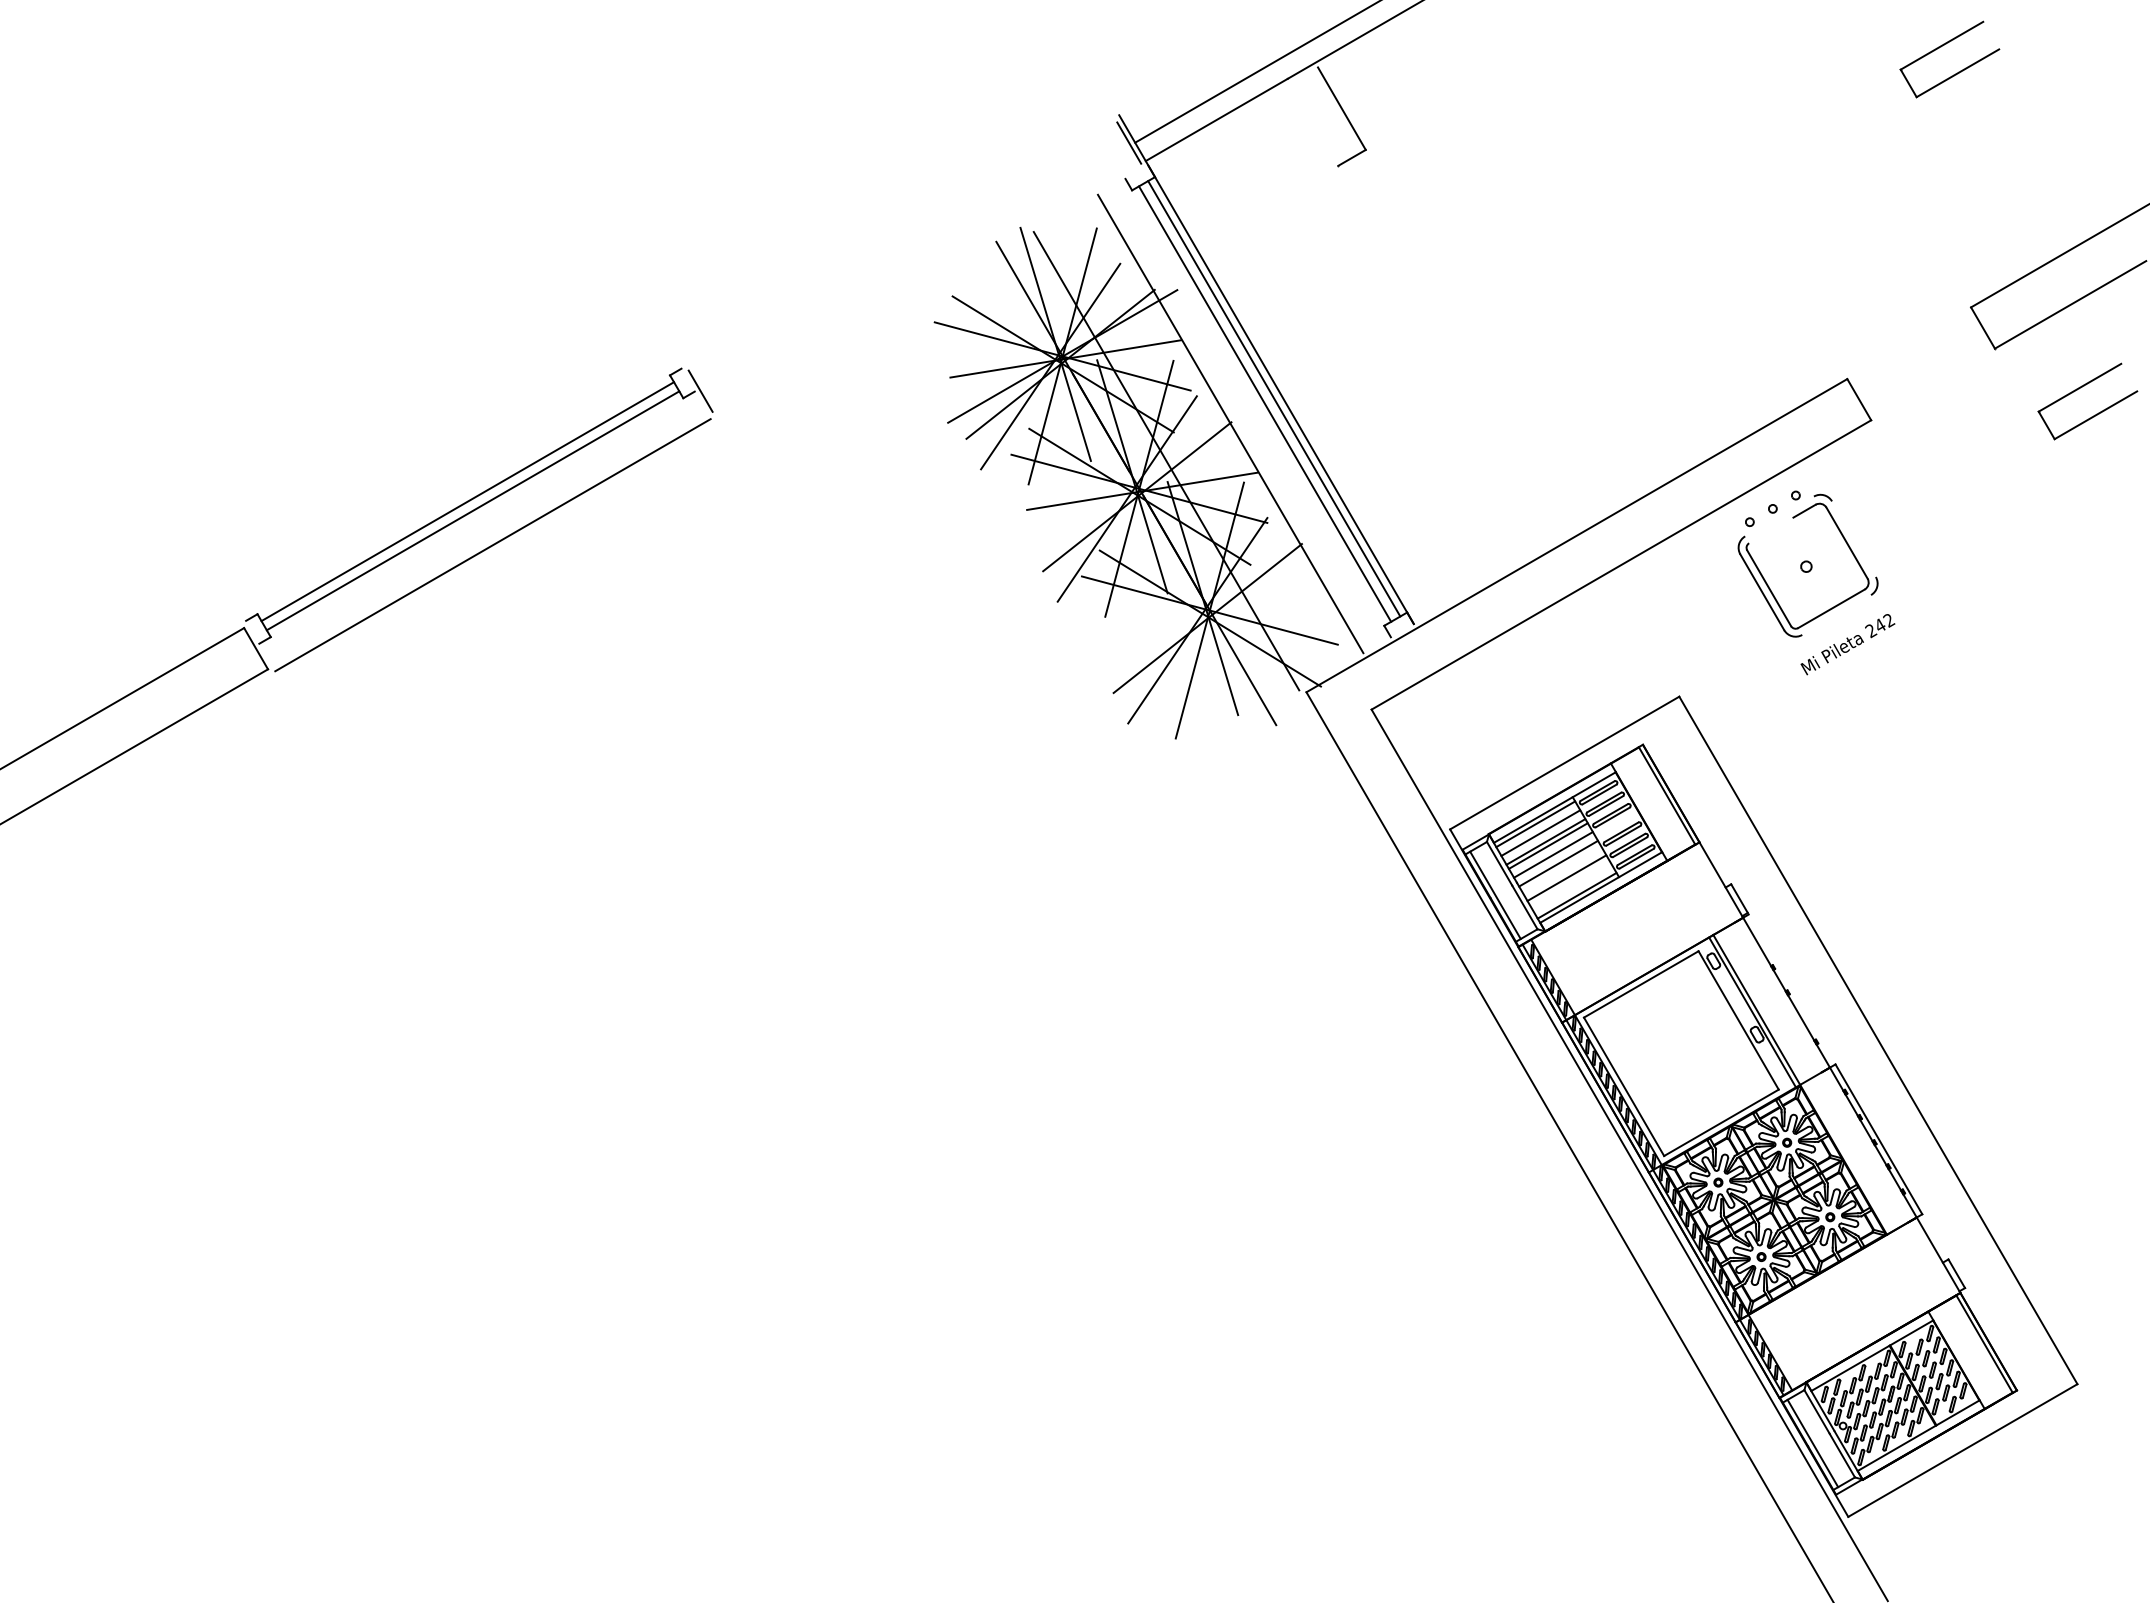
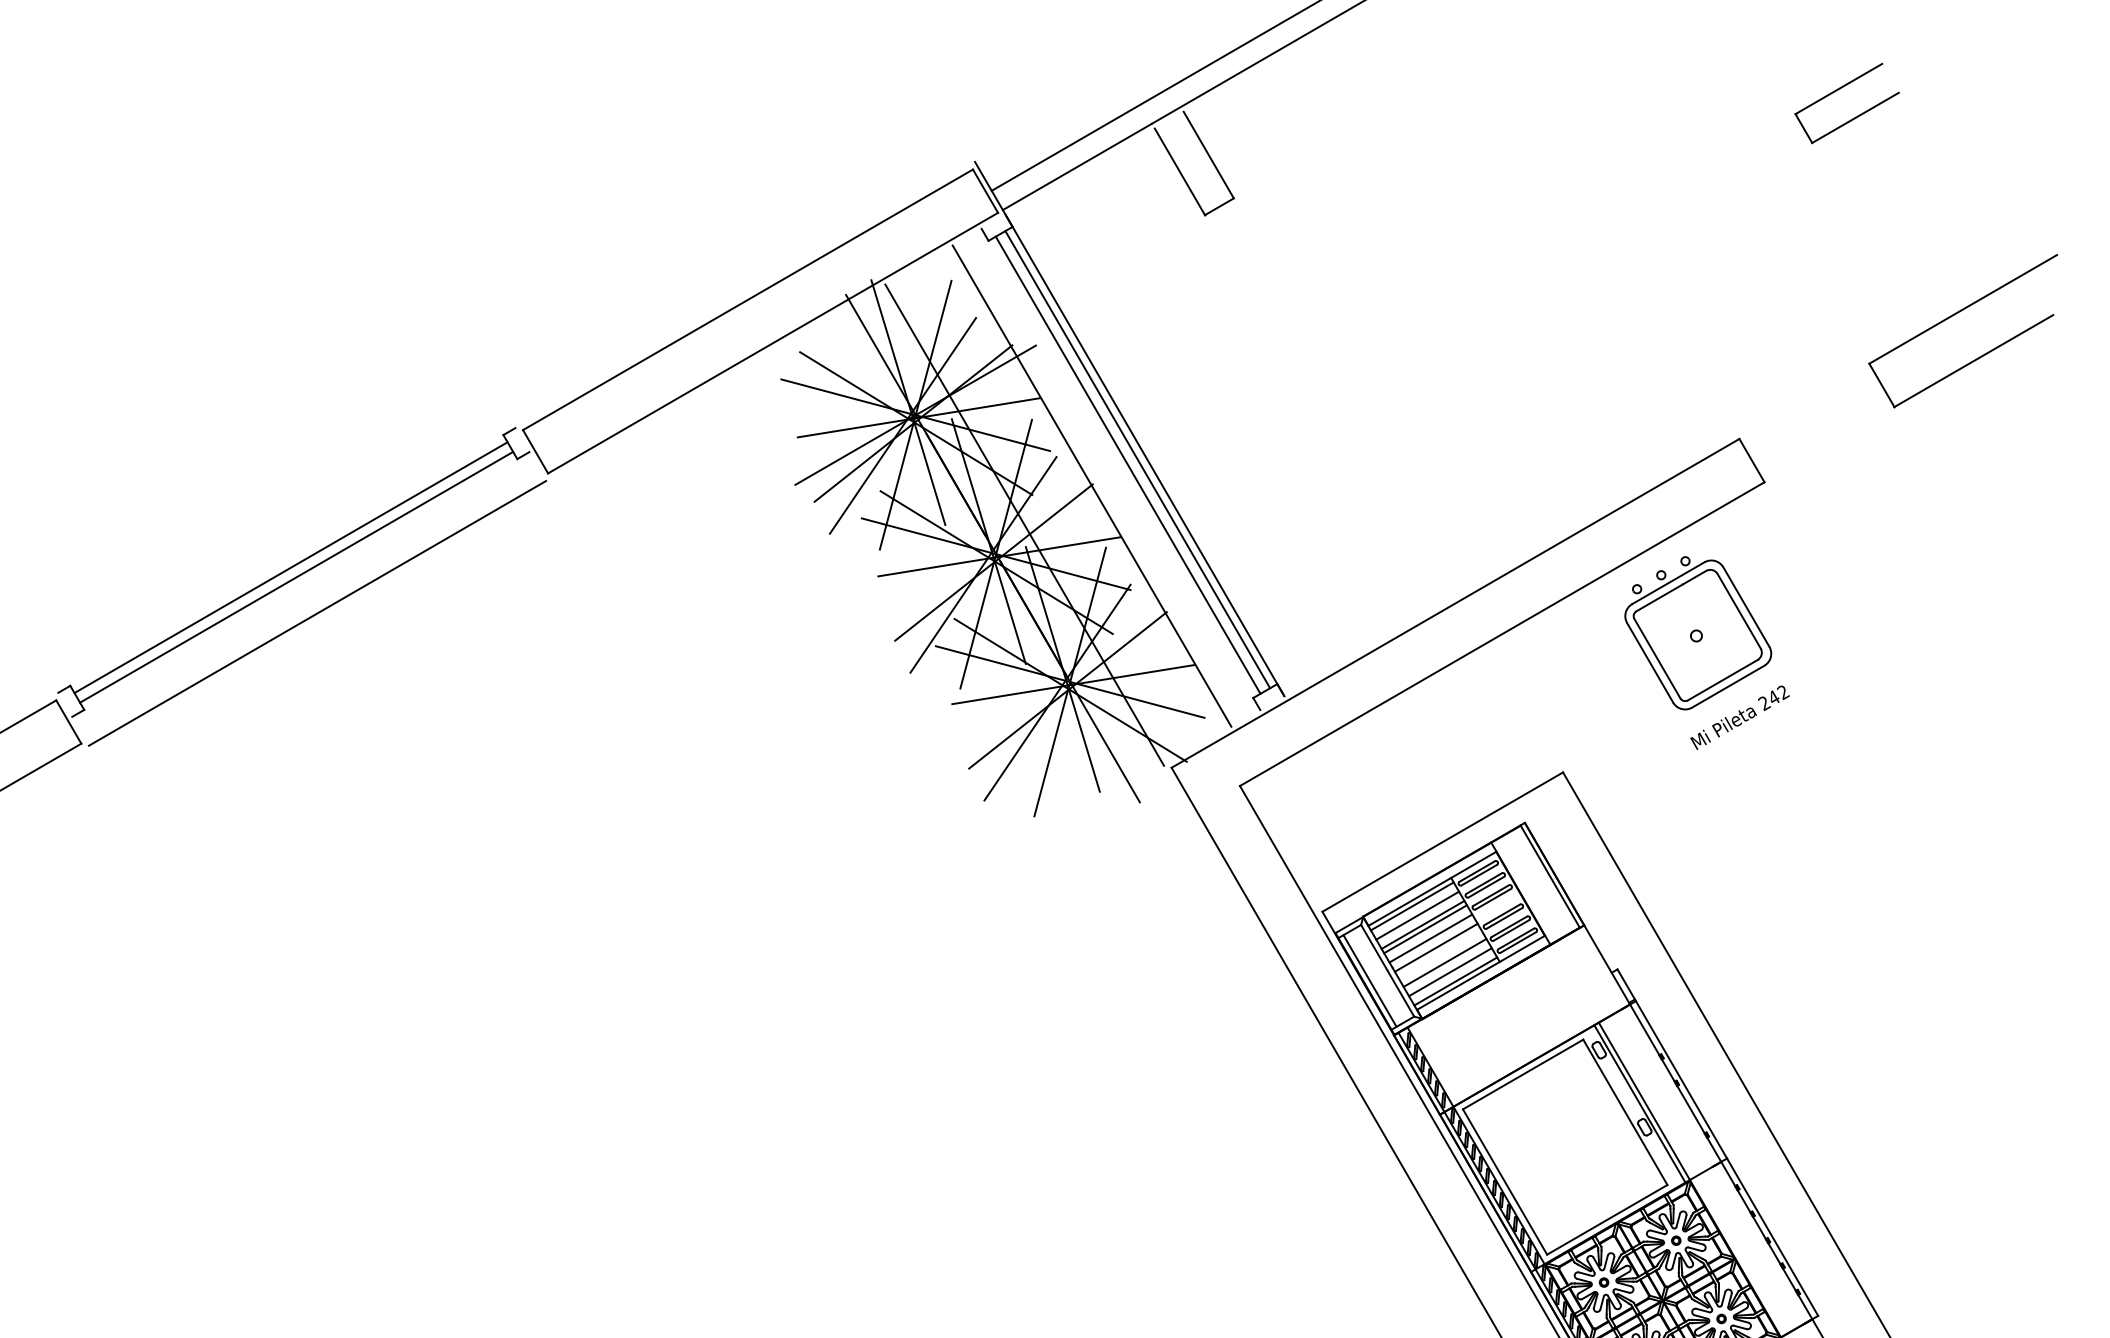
line: (1314, 124) -> (1180, 171), added
line: (902, 246) -> (747, 299), added
line: (926, 287) -> (772, 342), added
part: (2079, 389) -> (1983, 449), removed
line: (1779, 516) -> (1668, 583), added
line: (1771, 530) -> (1659, 597), added
line: (1853, 539) -> (1745, 607), added
line: (1212, 612) -> (1072, 684), added
line: (1836, 614) -> (1728, 686), added
line: (1571, 886) -> (1449, 971), added
line: (1791, 989) -> (1680, 1079), added

